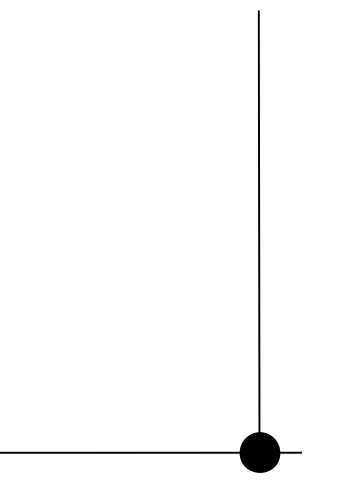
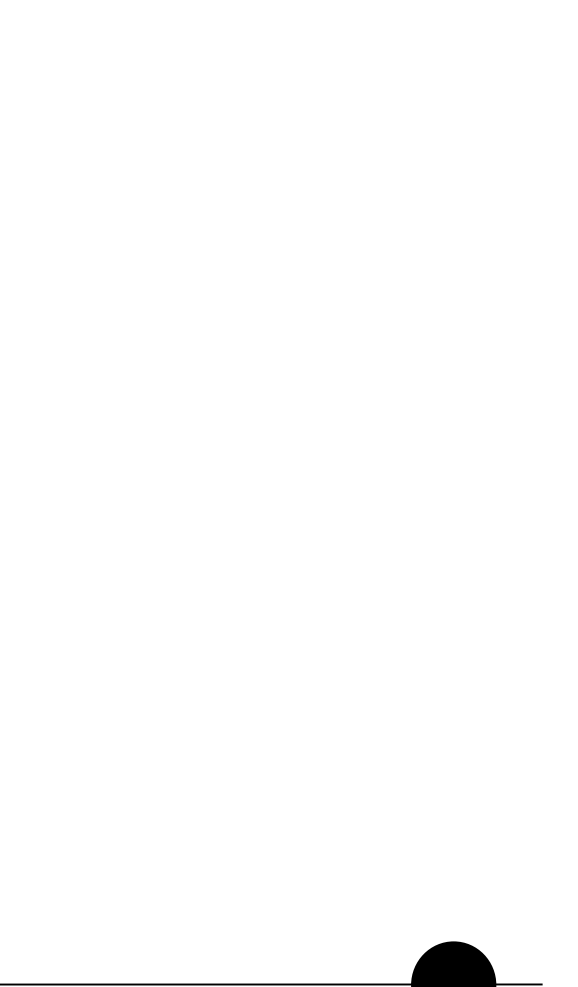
line: (258, 229) -> (450, 505), removed

